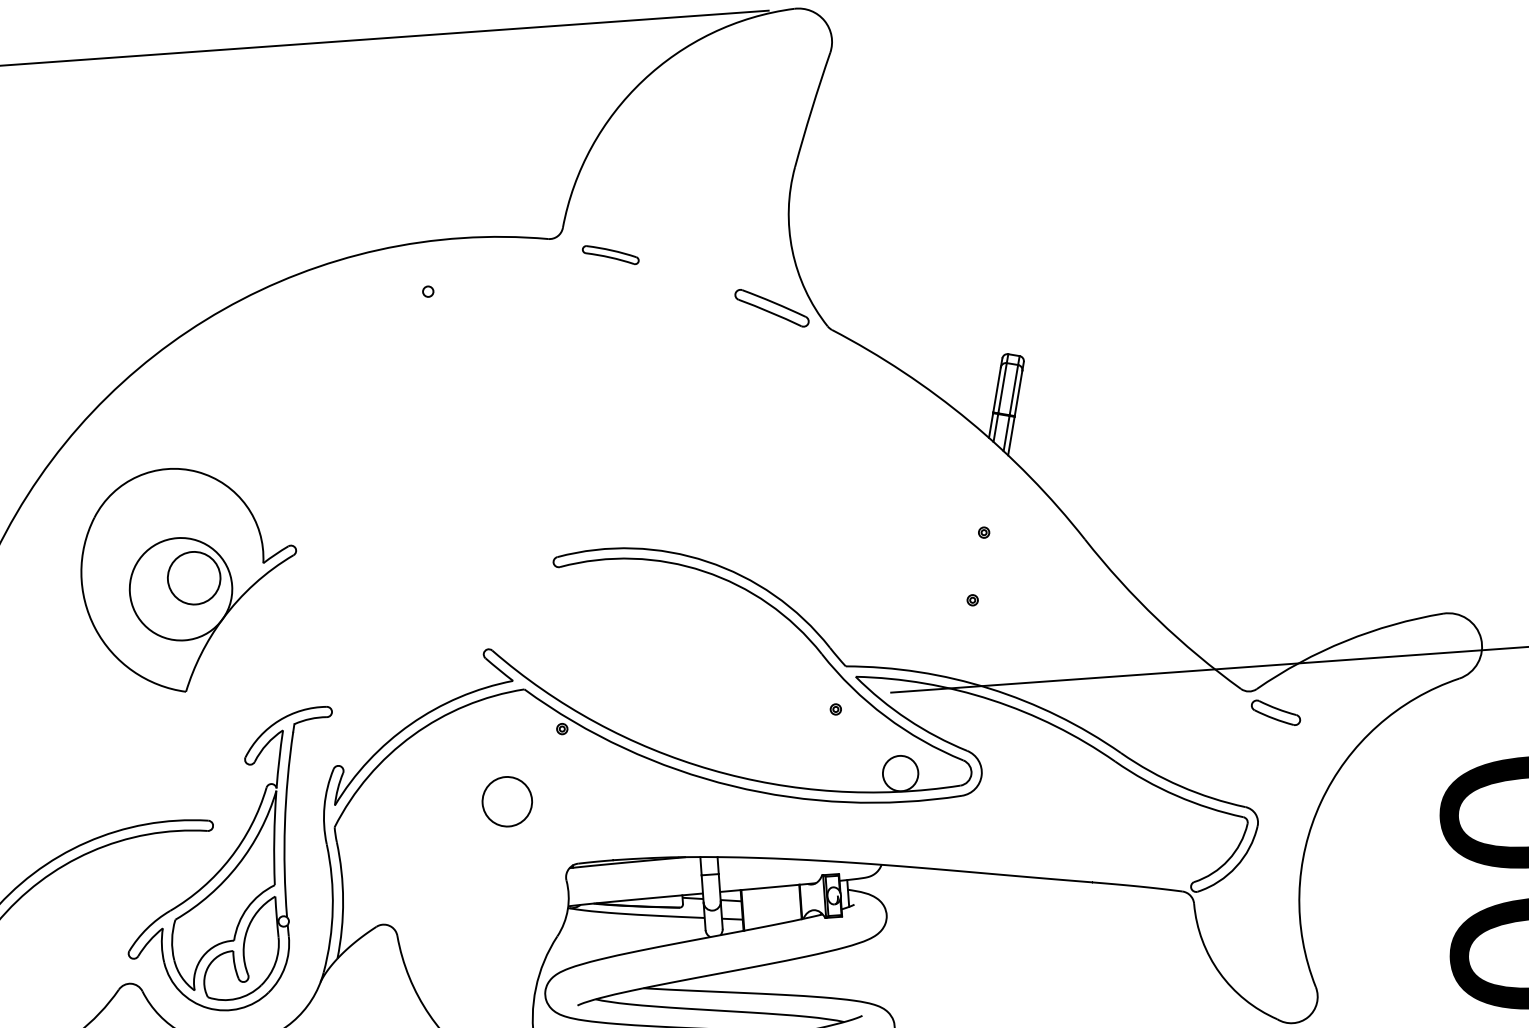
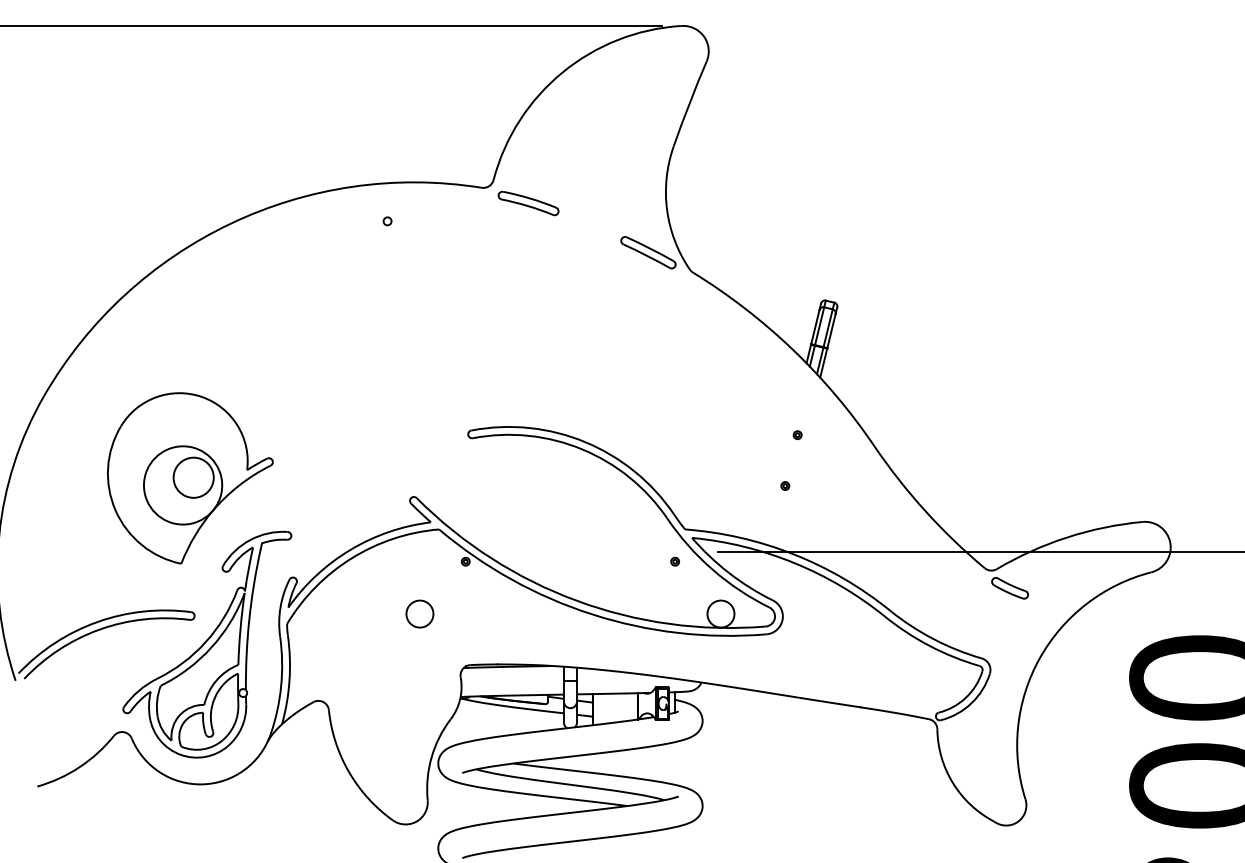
part: (610, 255) -> (528, 203), size x1.43
part: (190, 579) -> (190, 478), moved
circle: (506, 801) -> (419, 613), size x0.71

